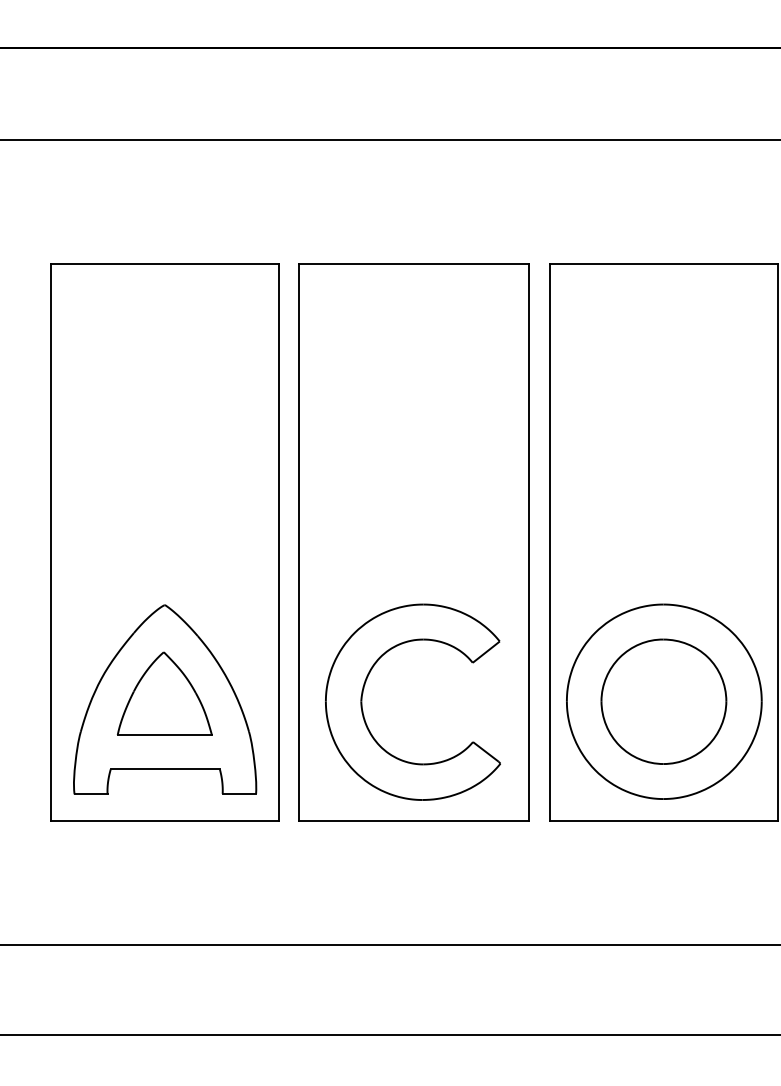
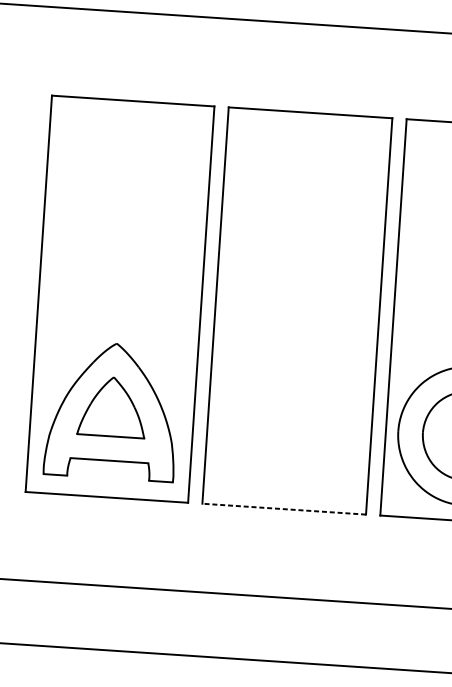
part: (365, 685) -> (255, 410), removed
line: (413, 821) -> (283, 509), solid -> dashed

